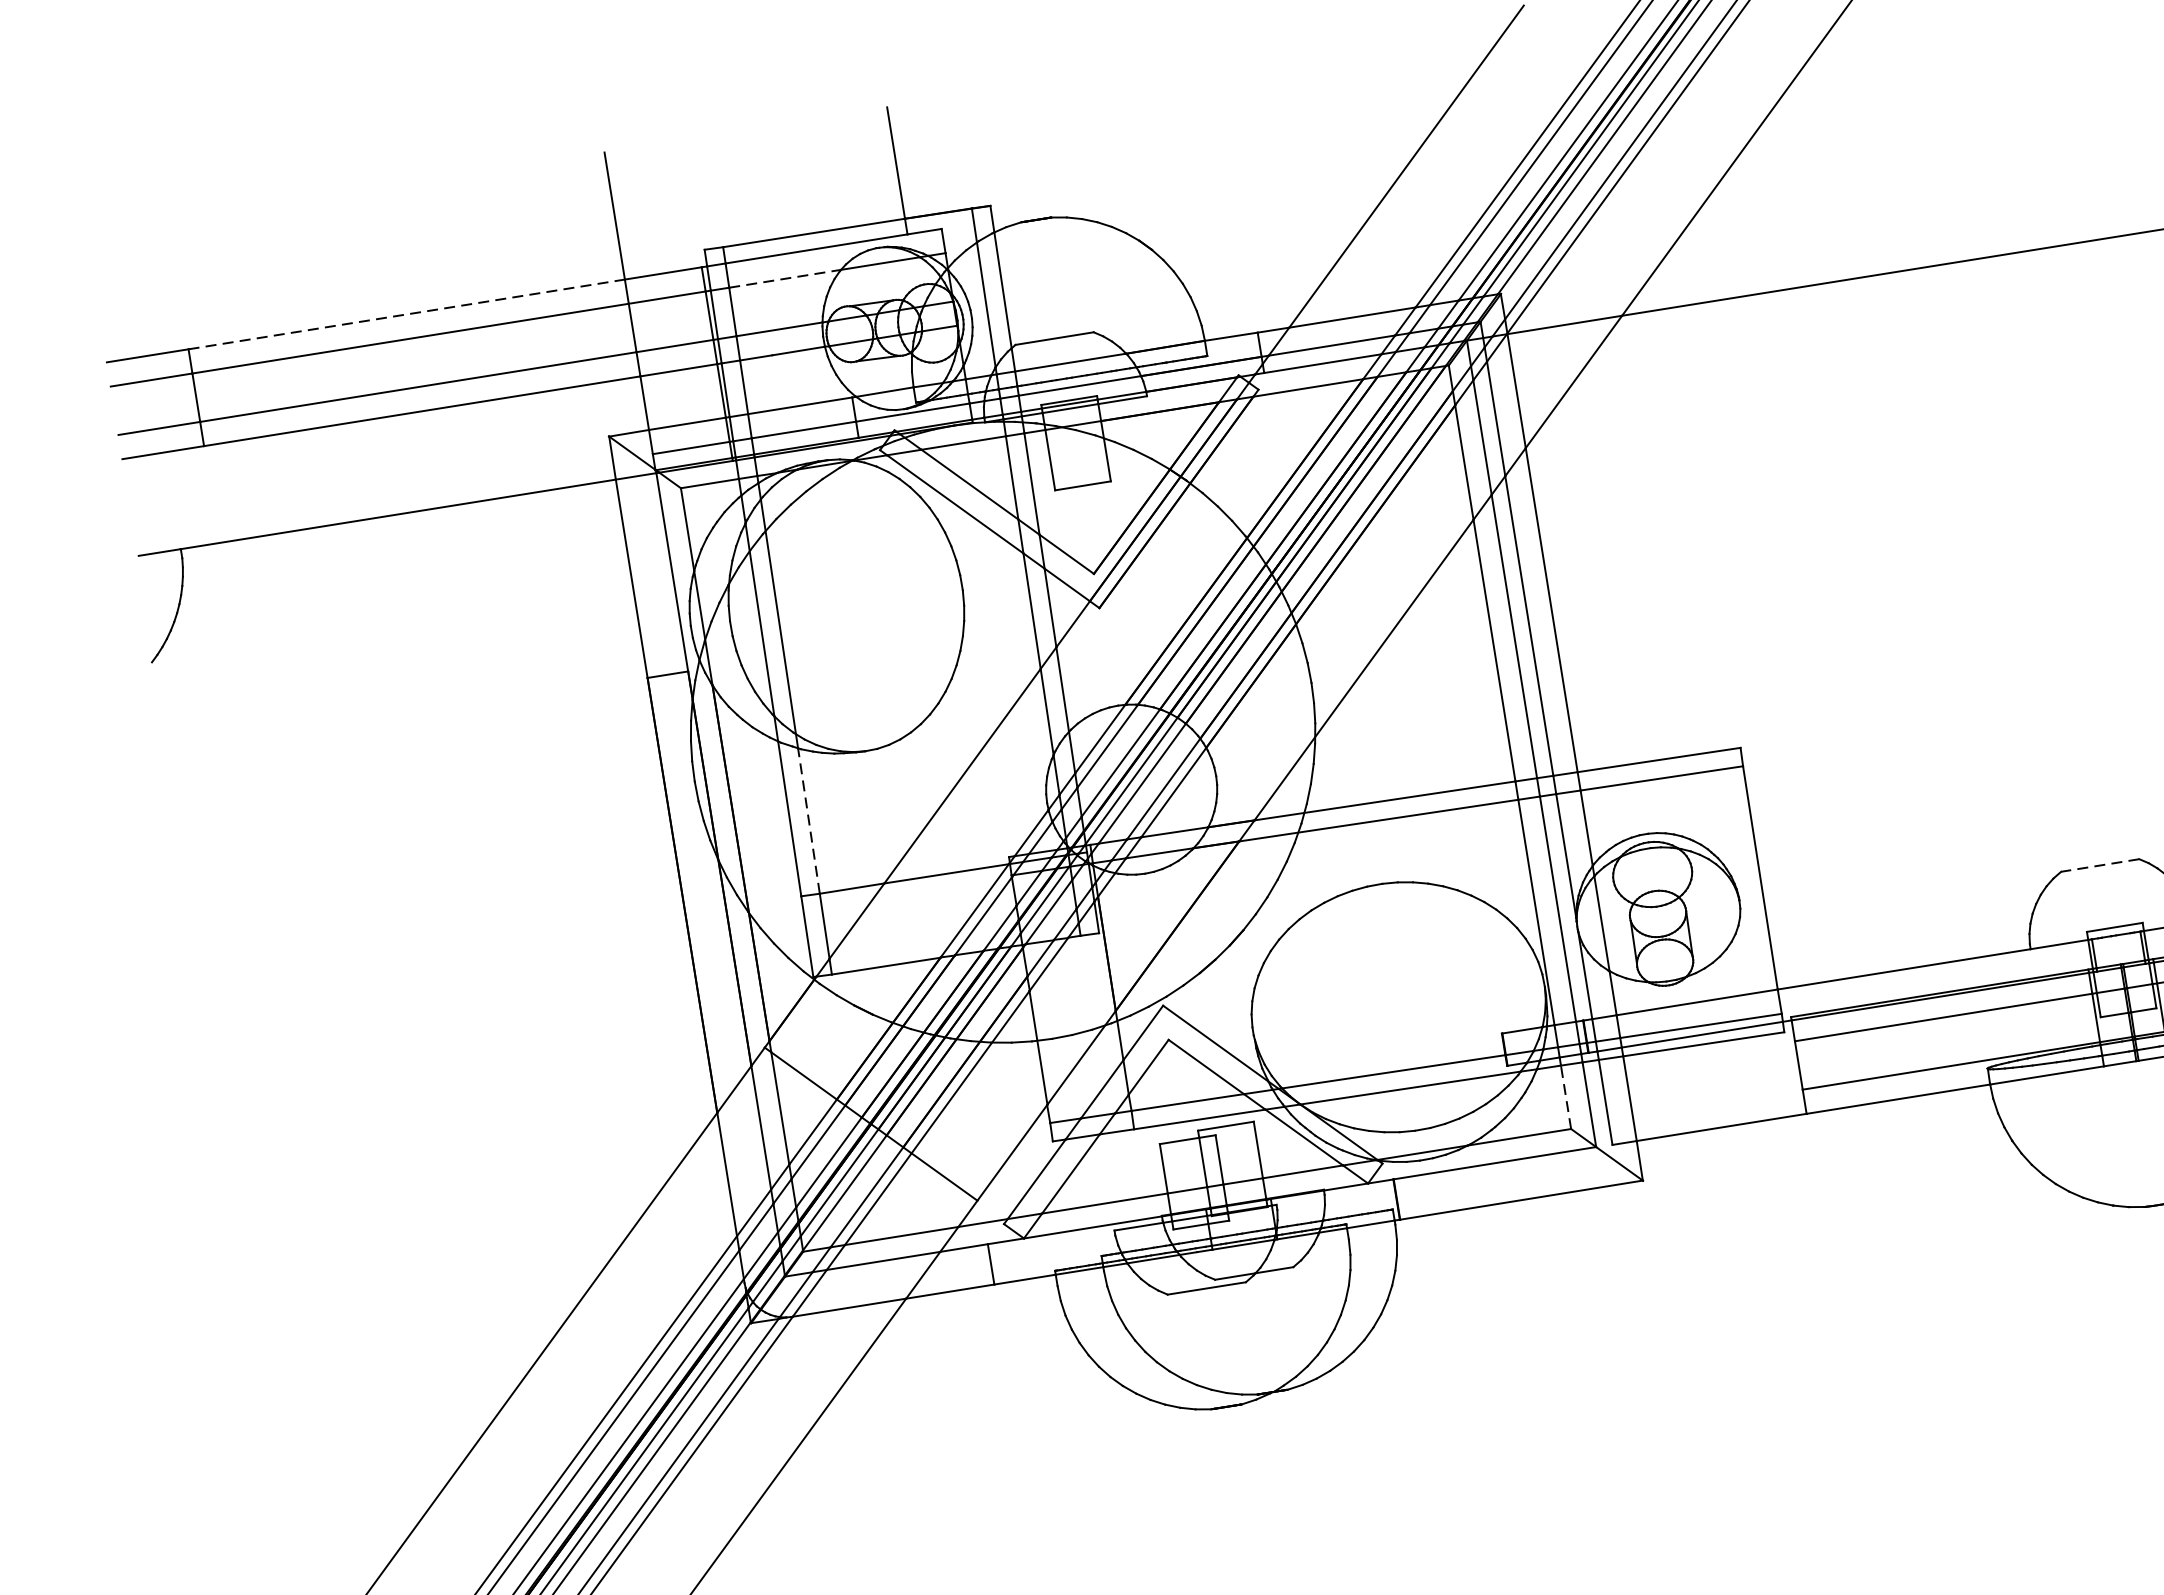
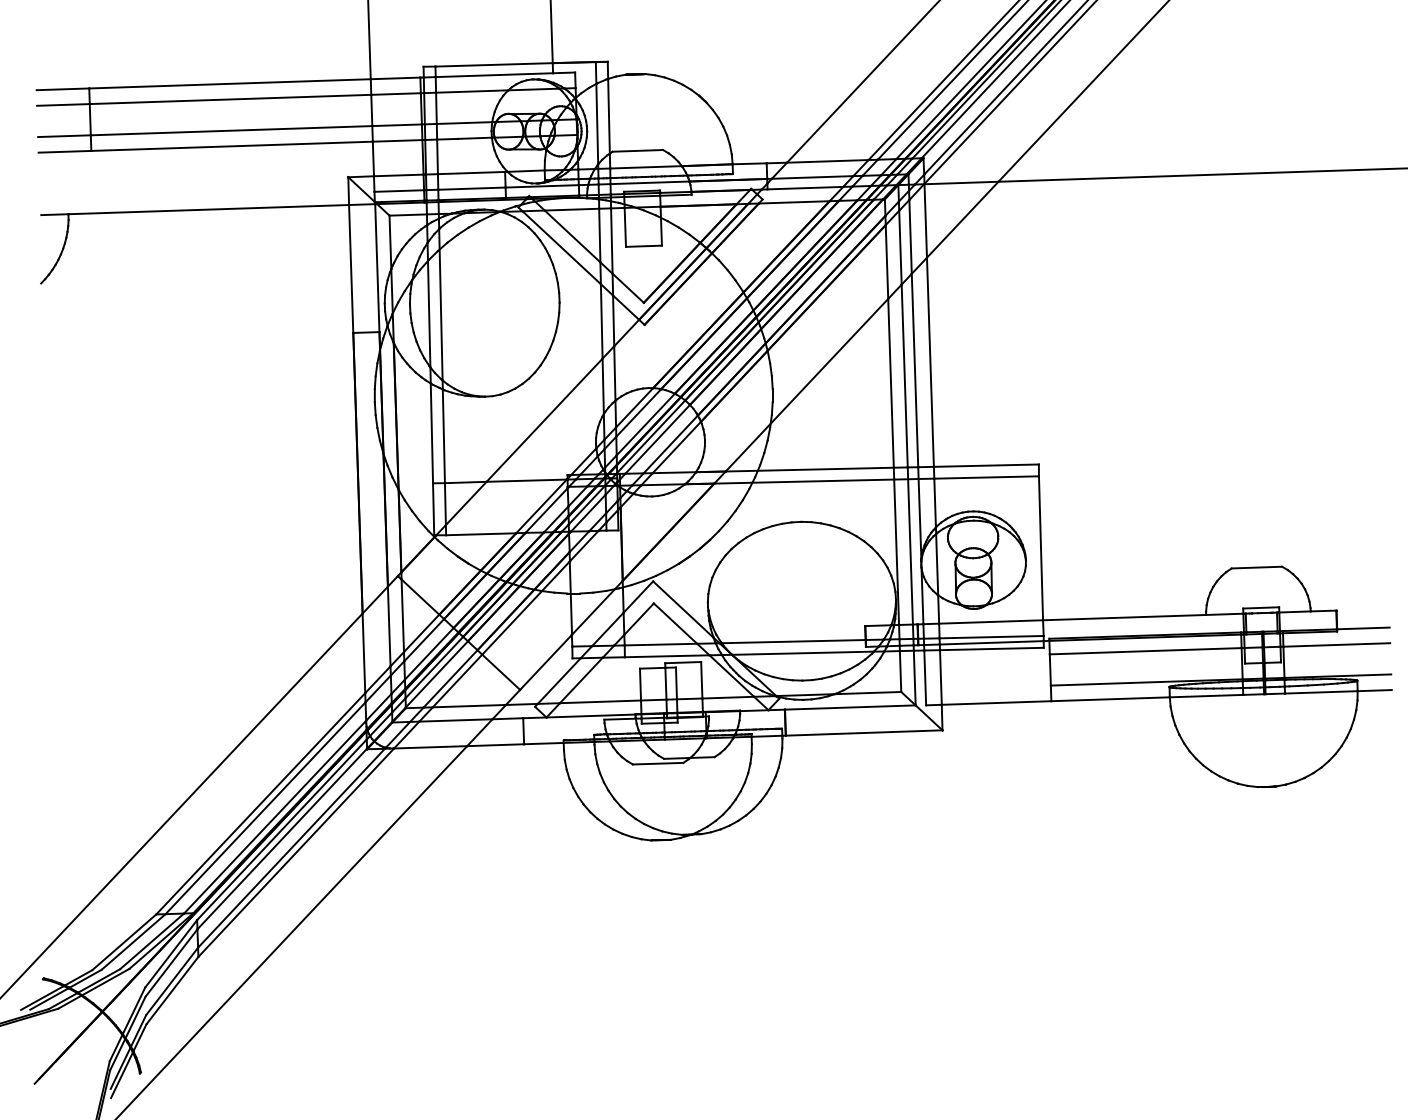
line: (785, 278) -> (472, 91), dashed -> solid
line: (407, 313) -> (230, 83), dashed -> solid
line: (808, 821) -> (443, 436), dashed -> solid
line: (2099, 865) -> (1256, 567), dashed -> solid
line: (1565, 1097) -> (900, 671), dashed -> solid

